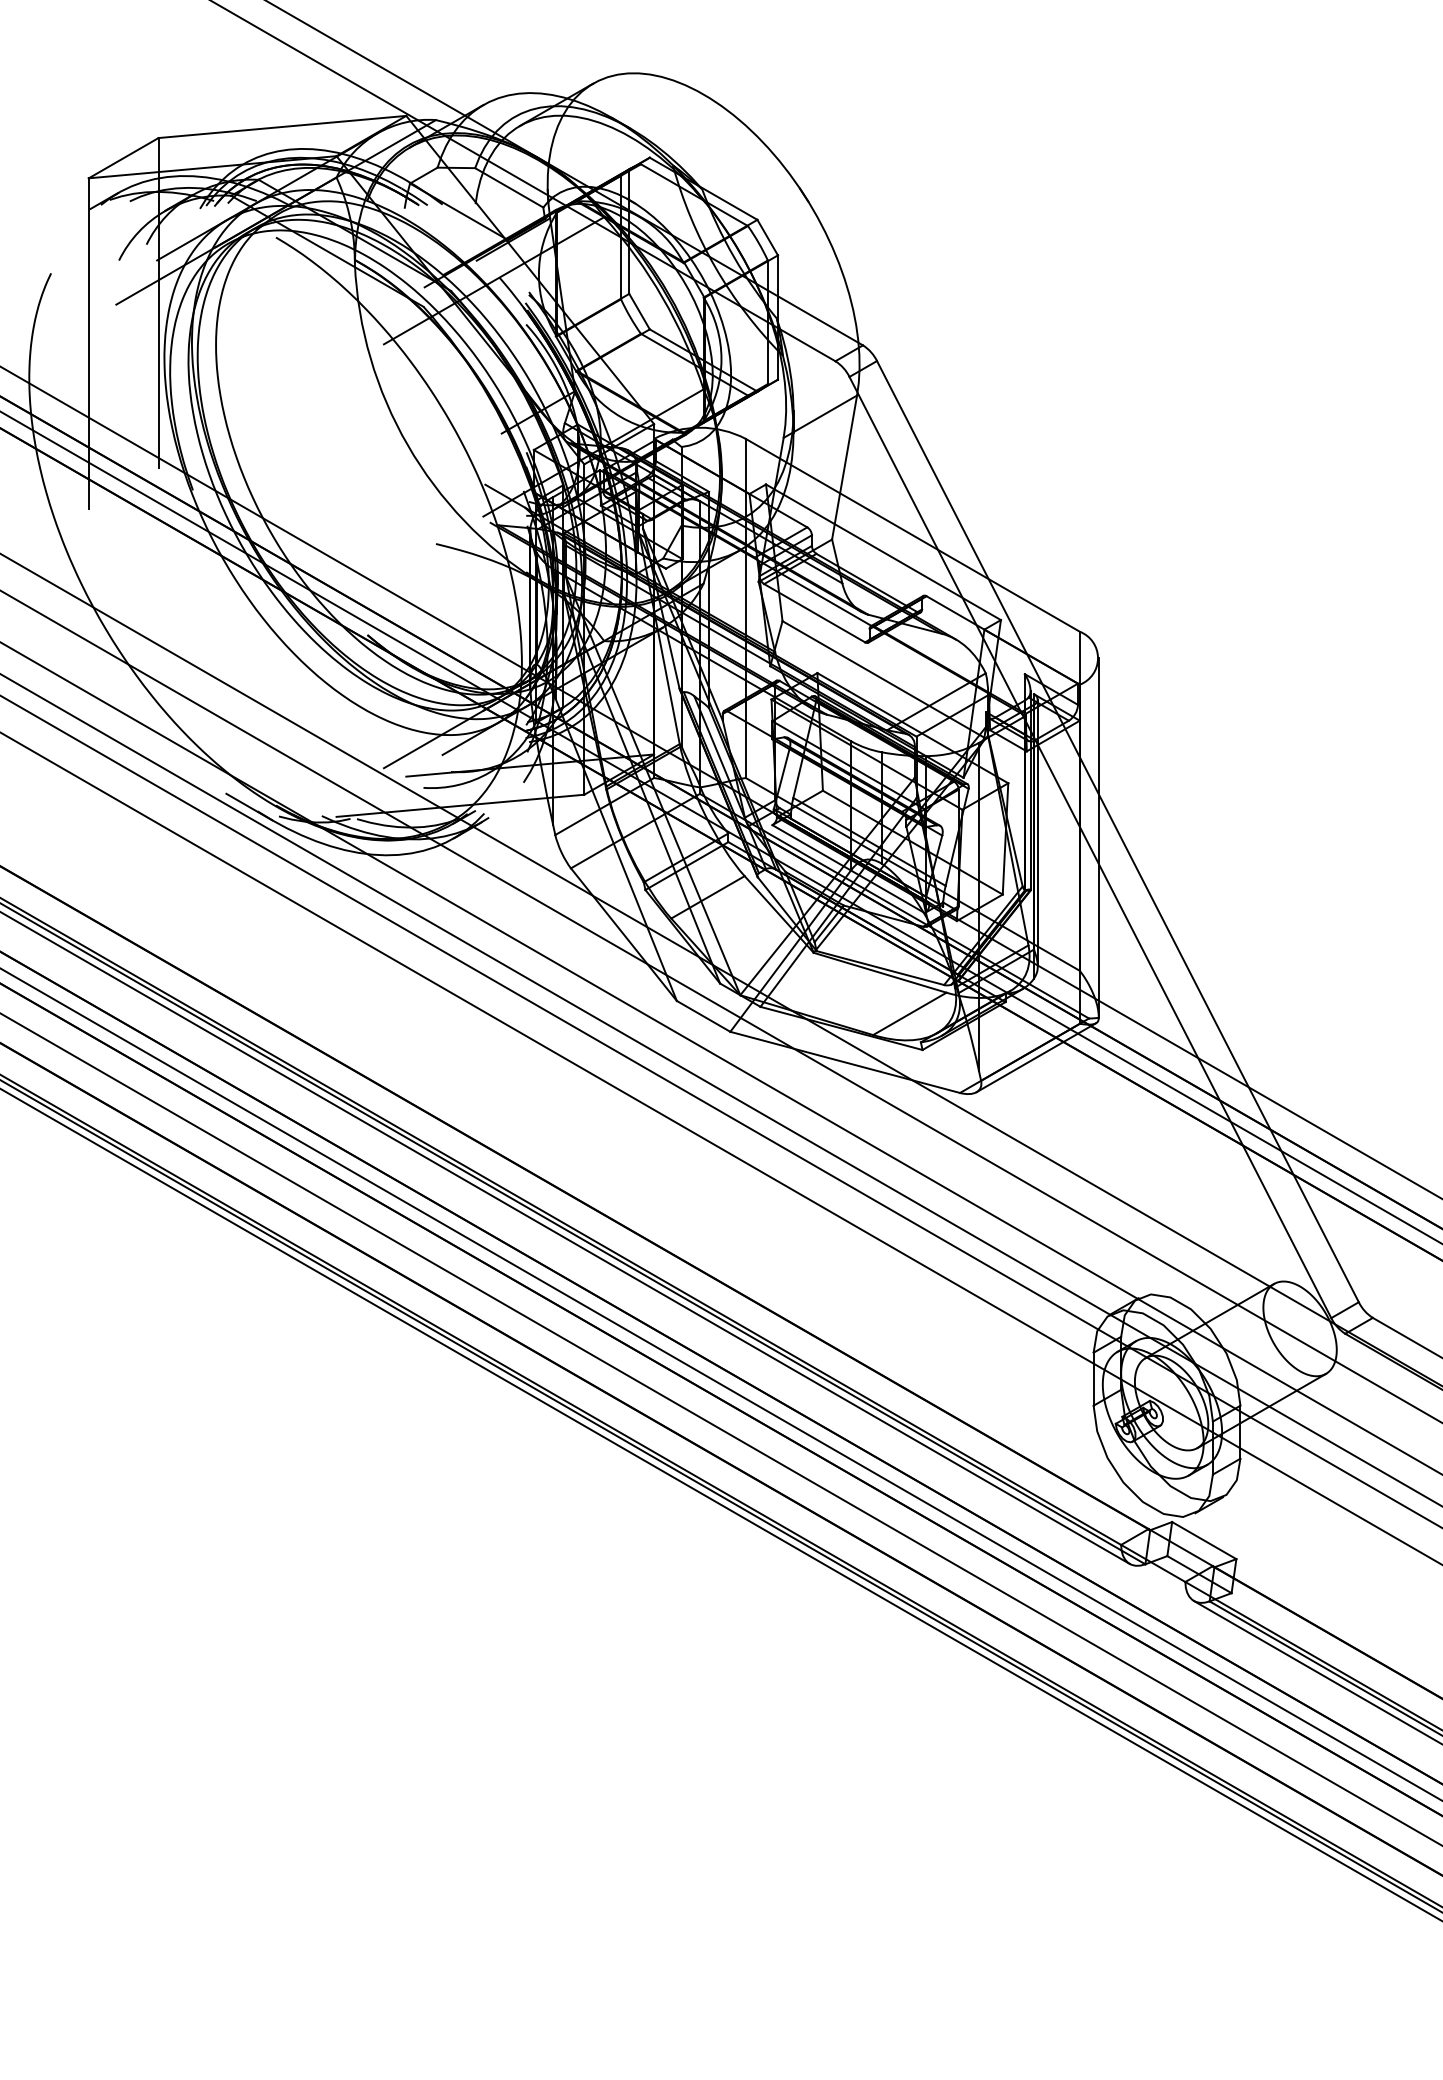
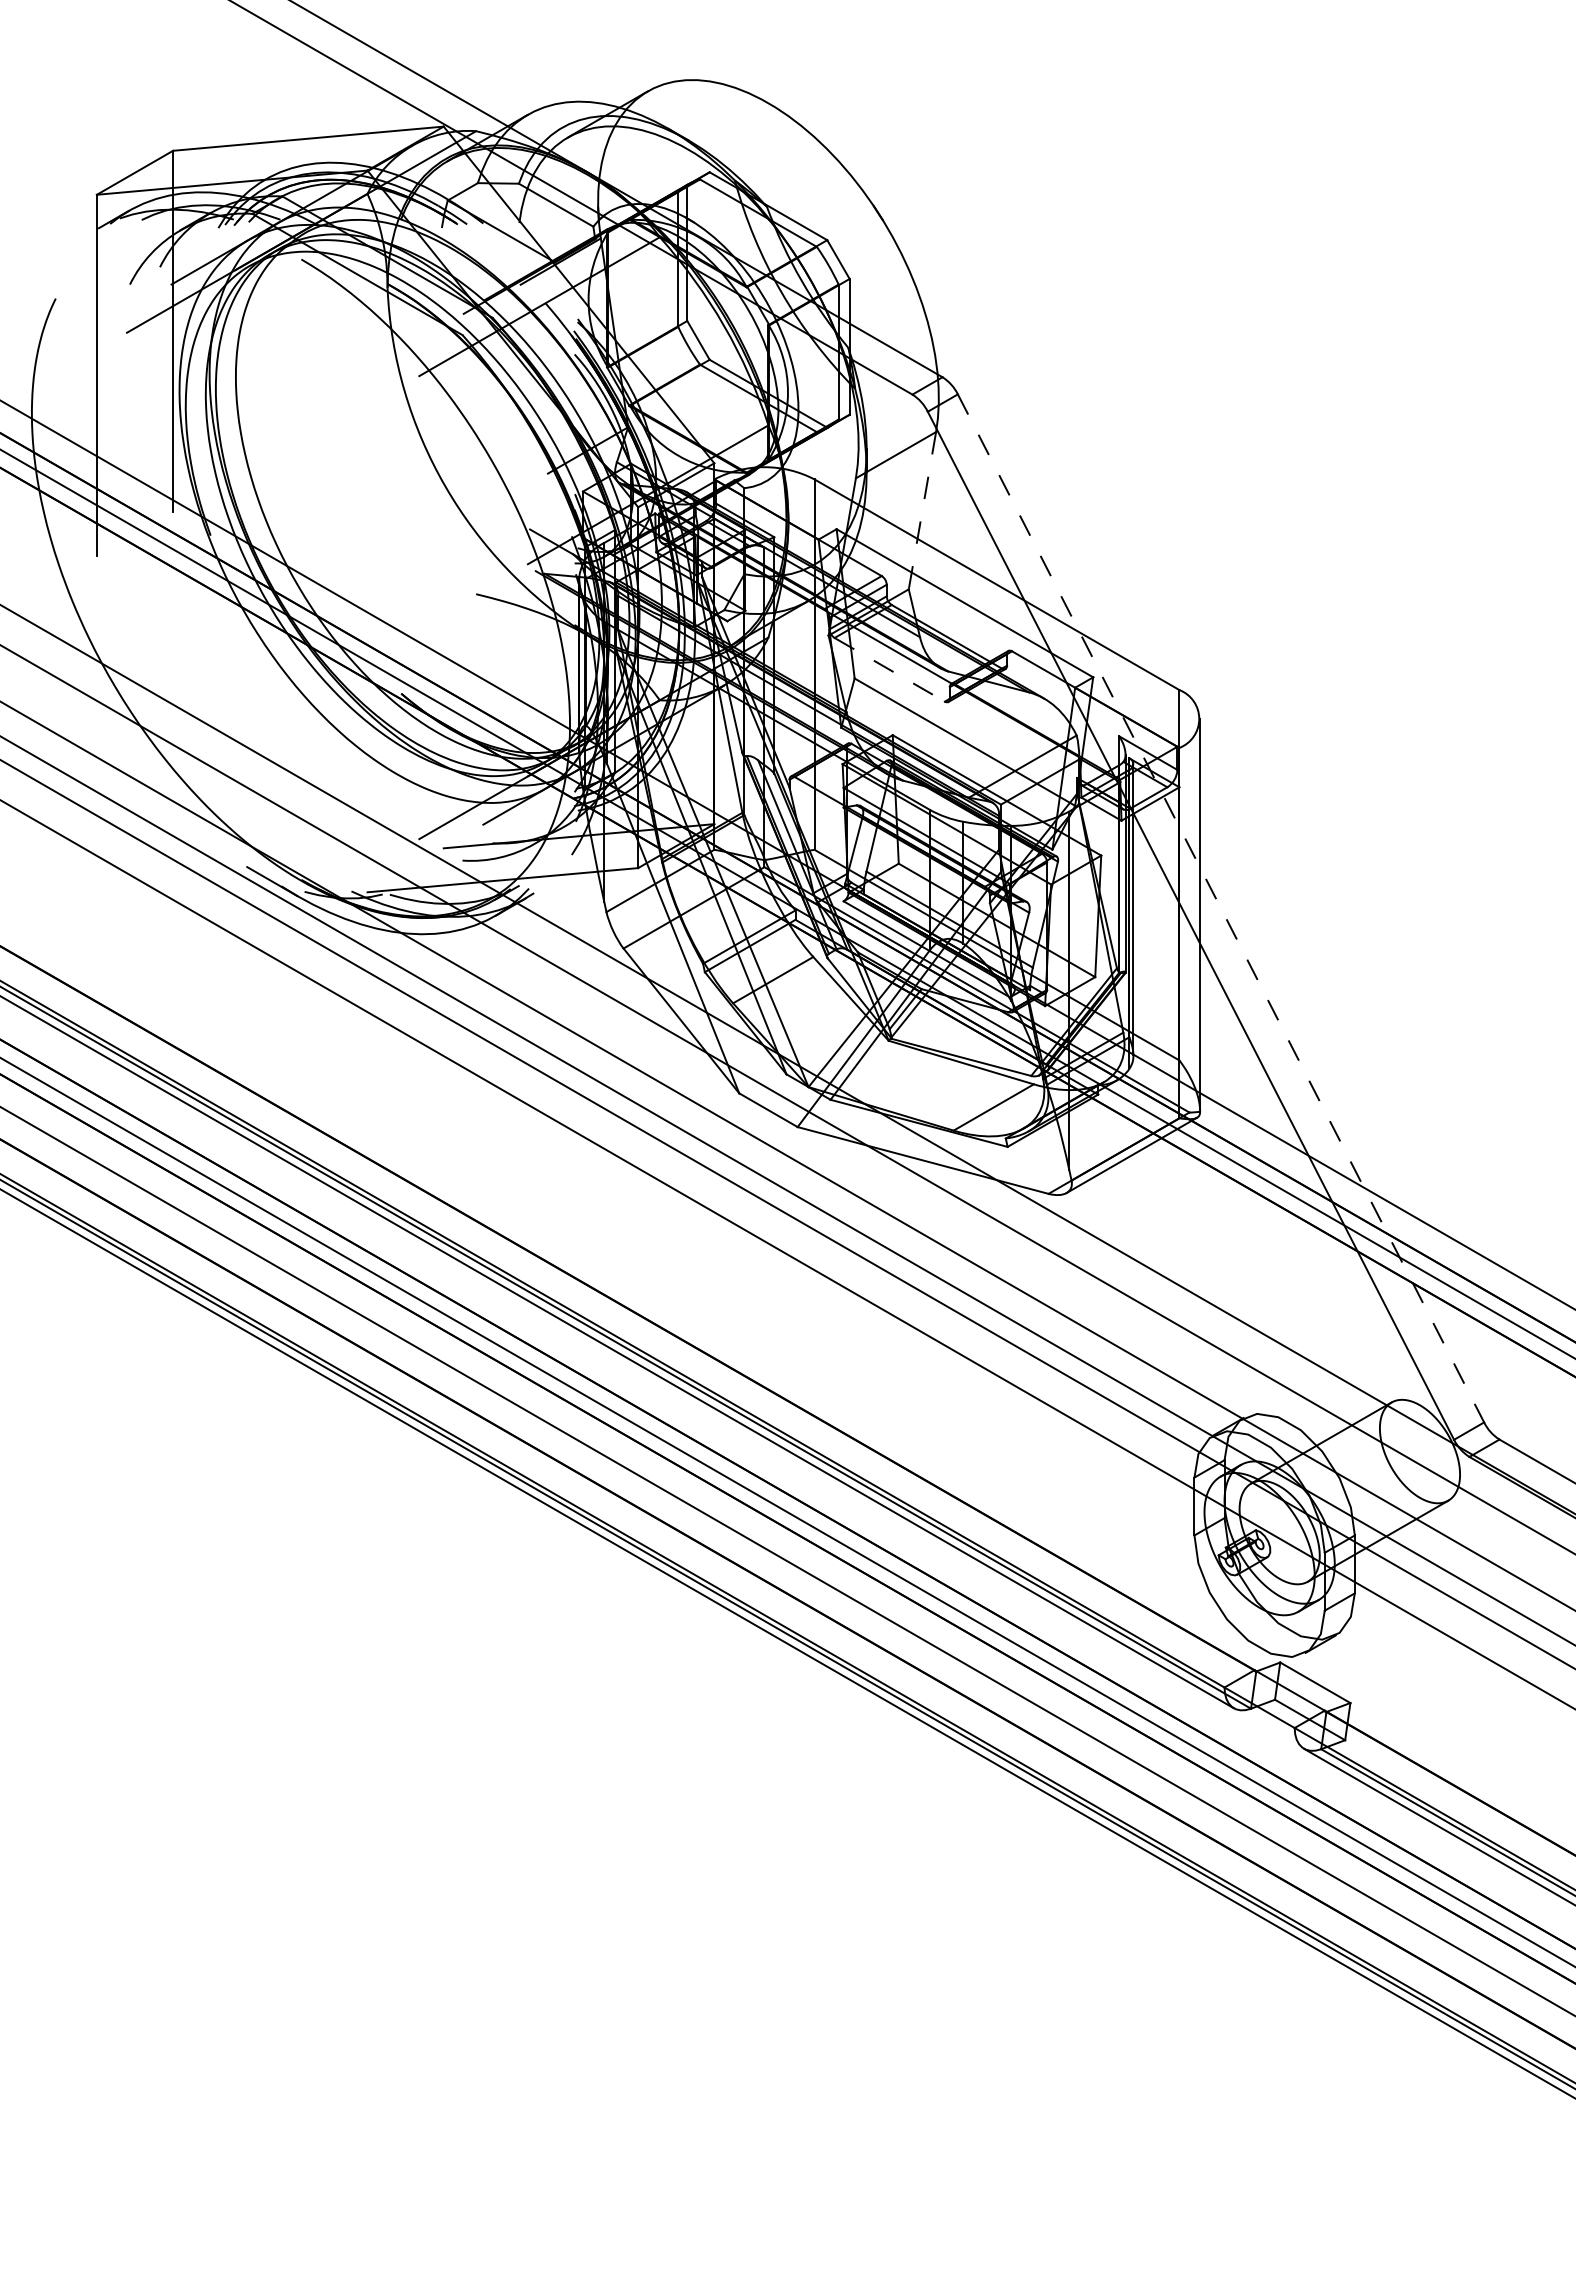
line: (844, 467) -> (922, 510), solid -> dashed
line: (814, 612) -> (889, 669), solid -> dashed
line: (1118, 831) -> (1221, 908), solid -> dashed

